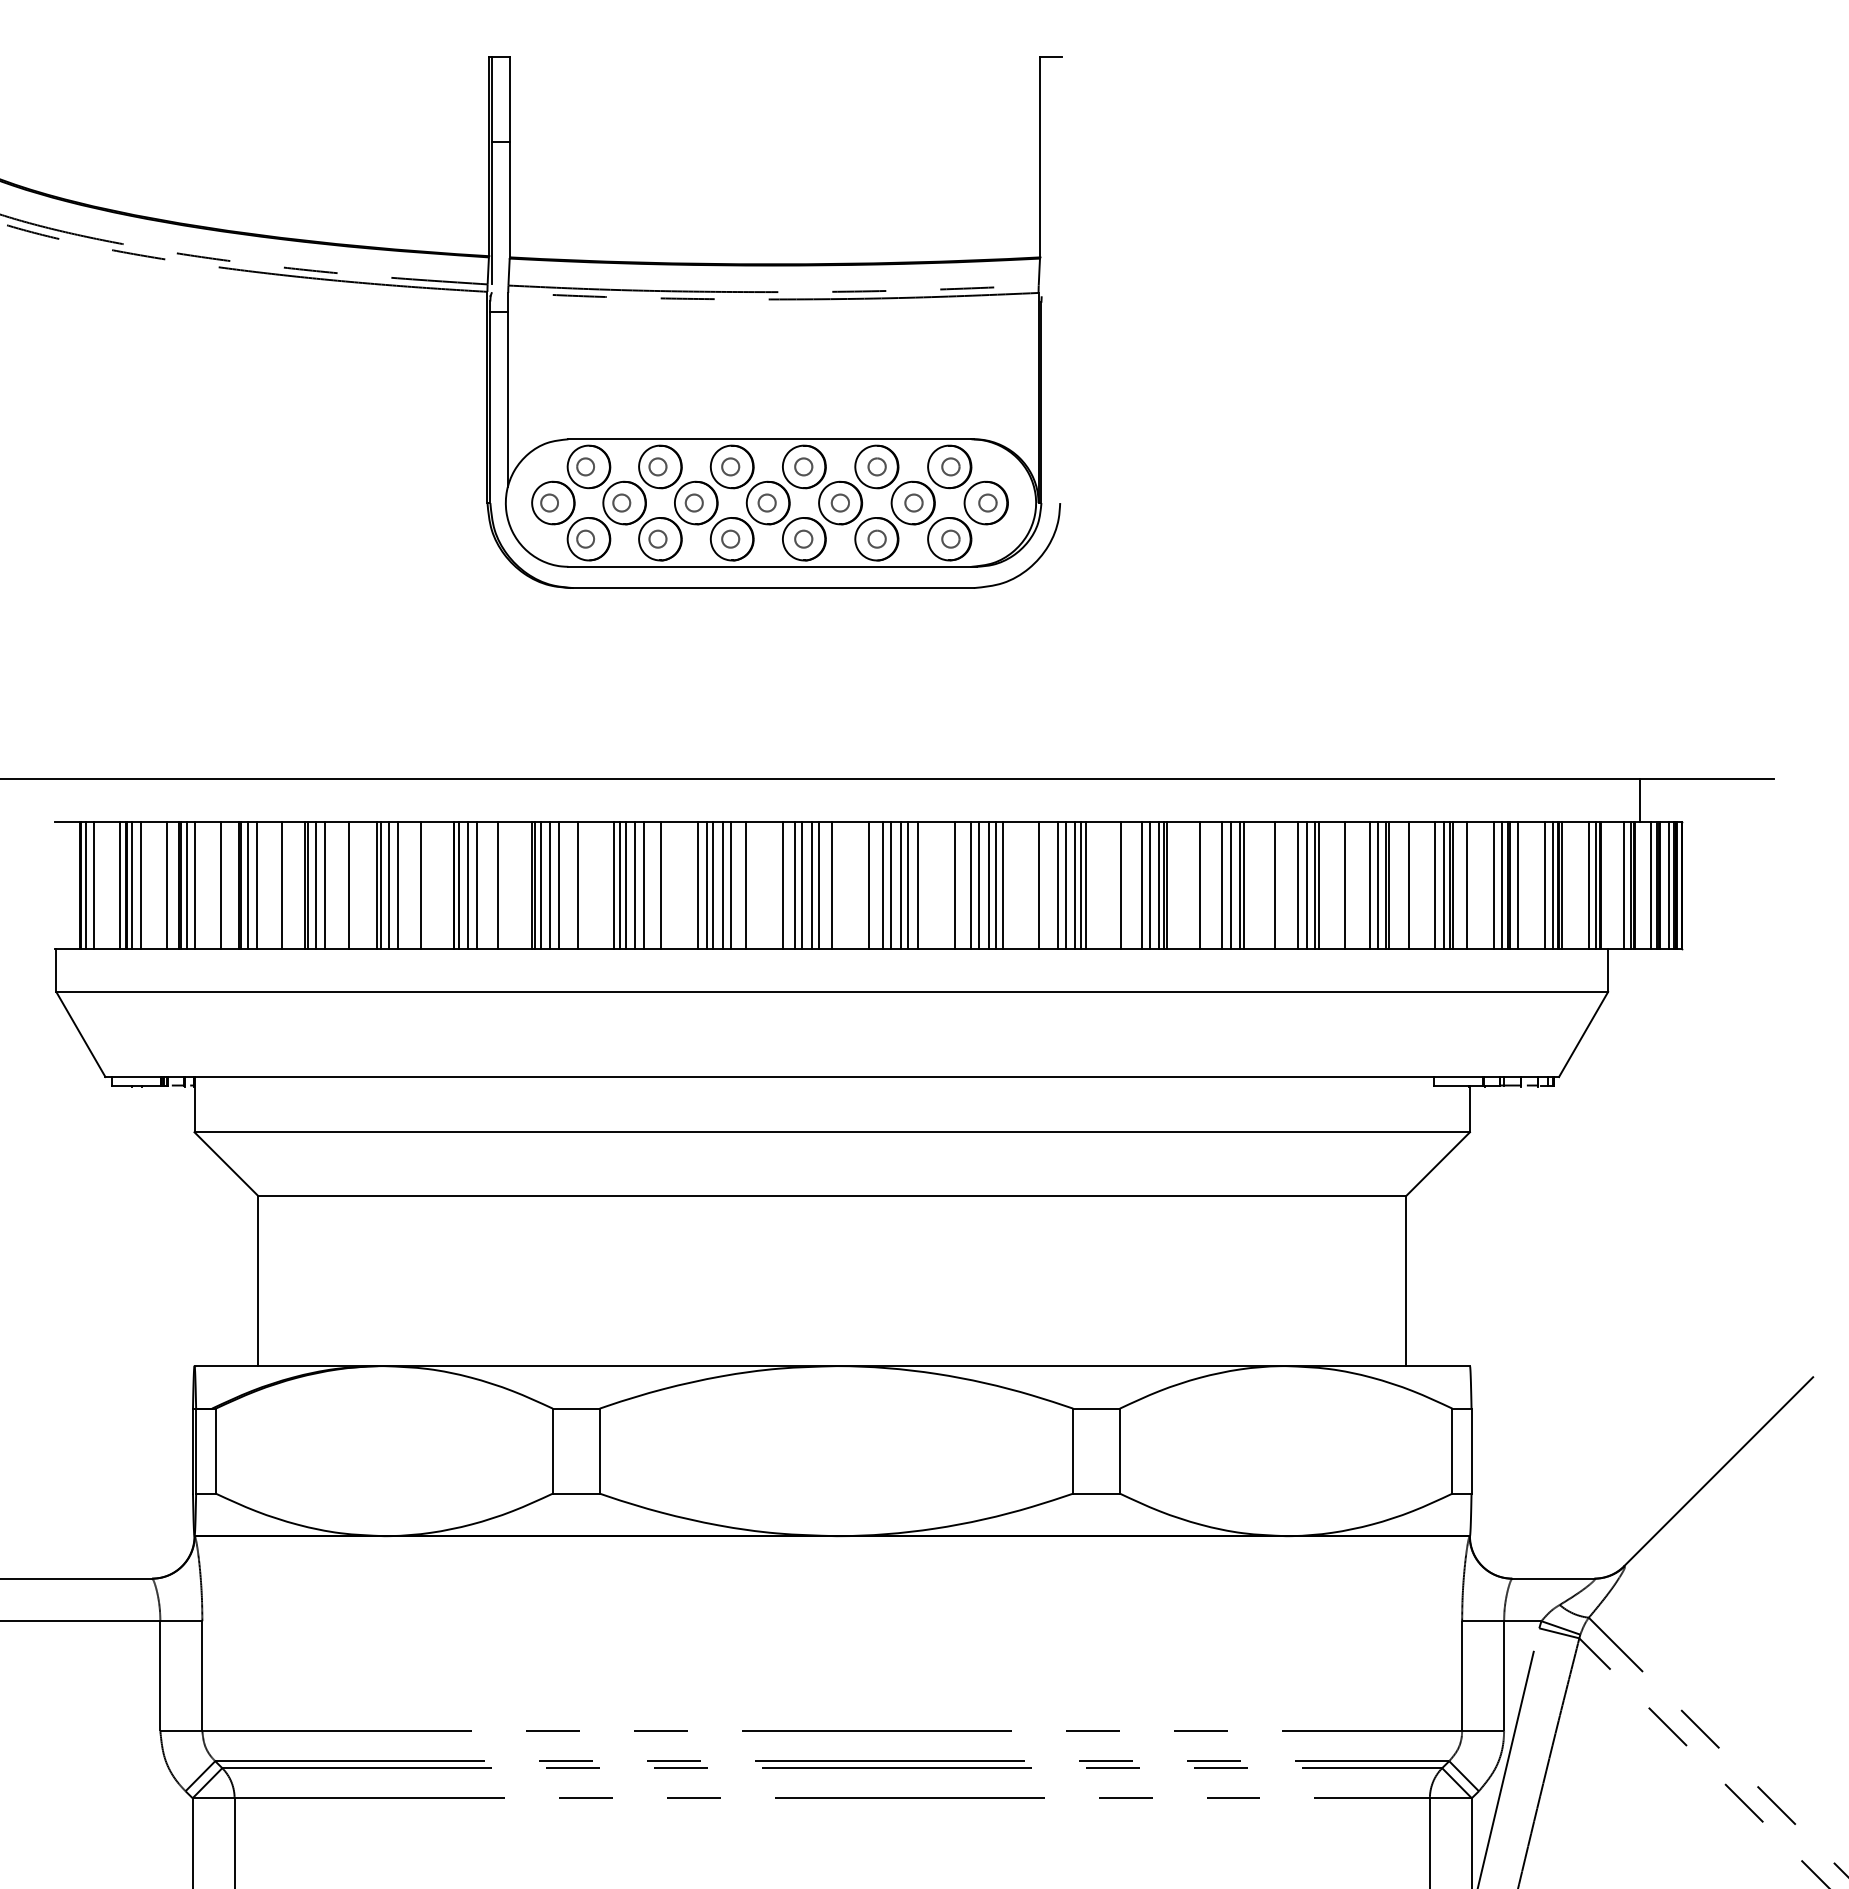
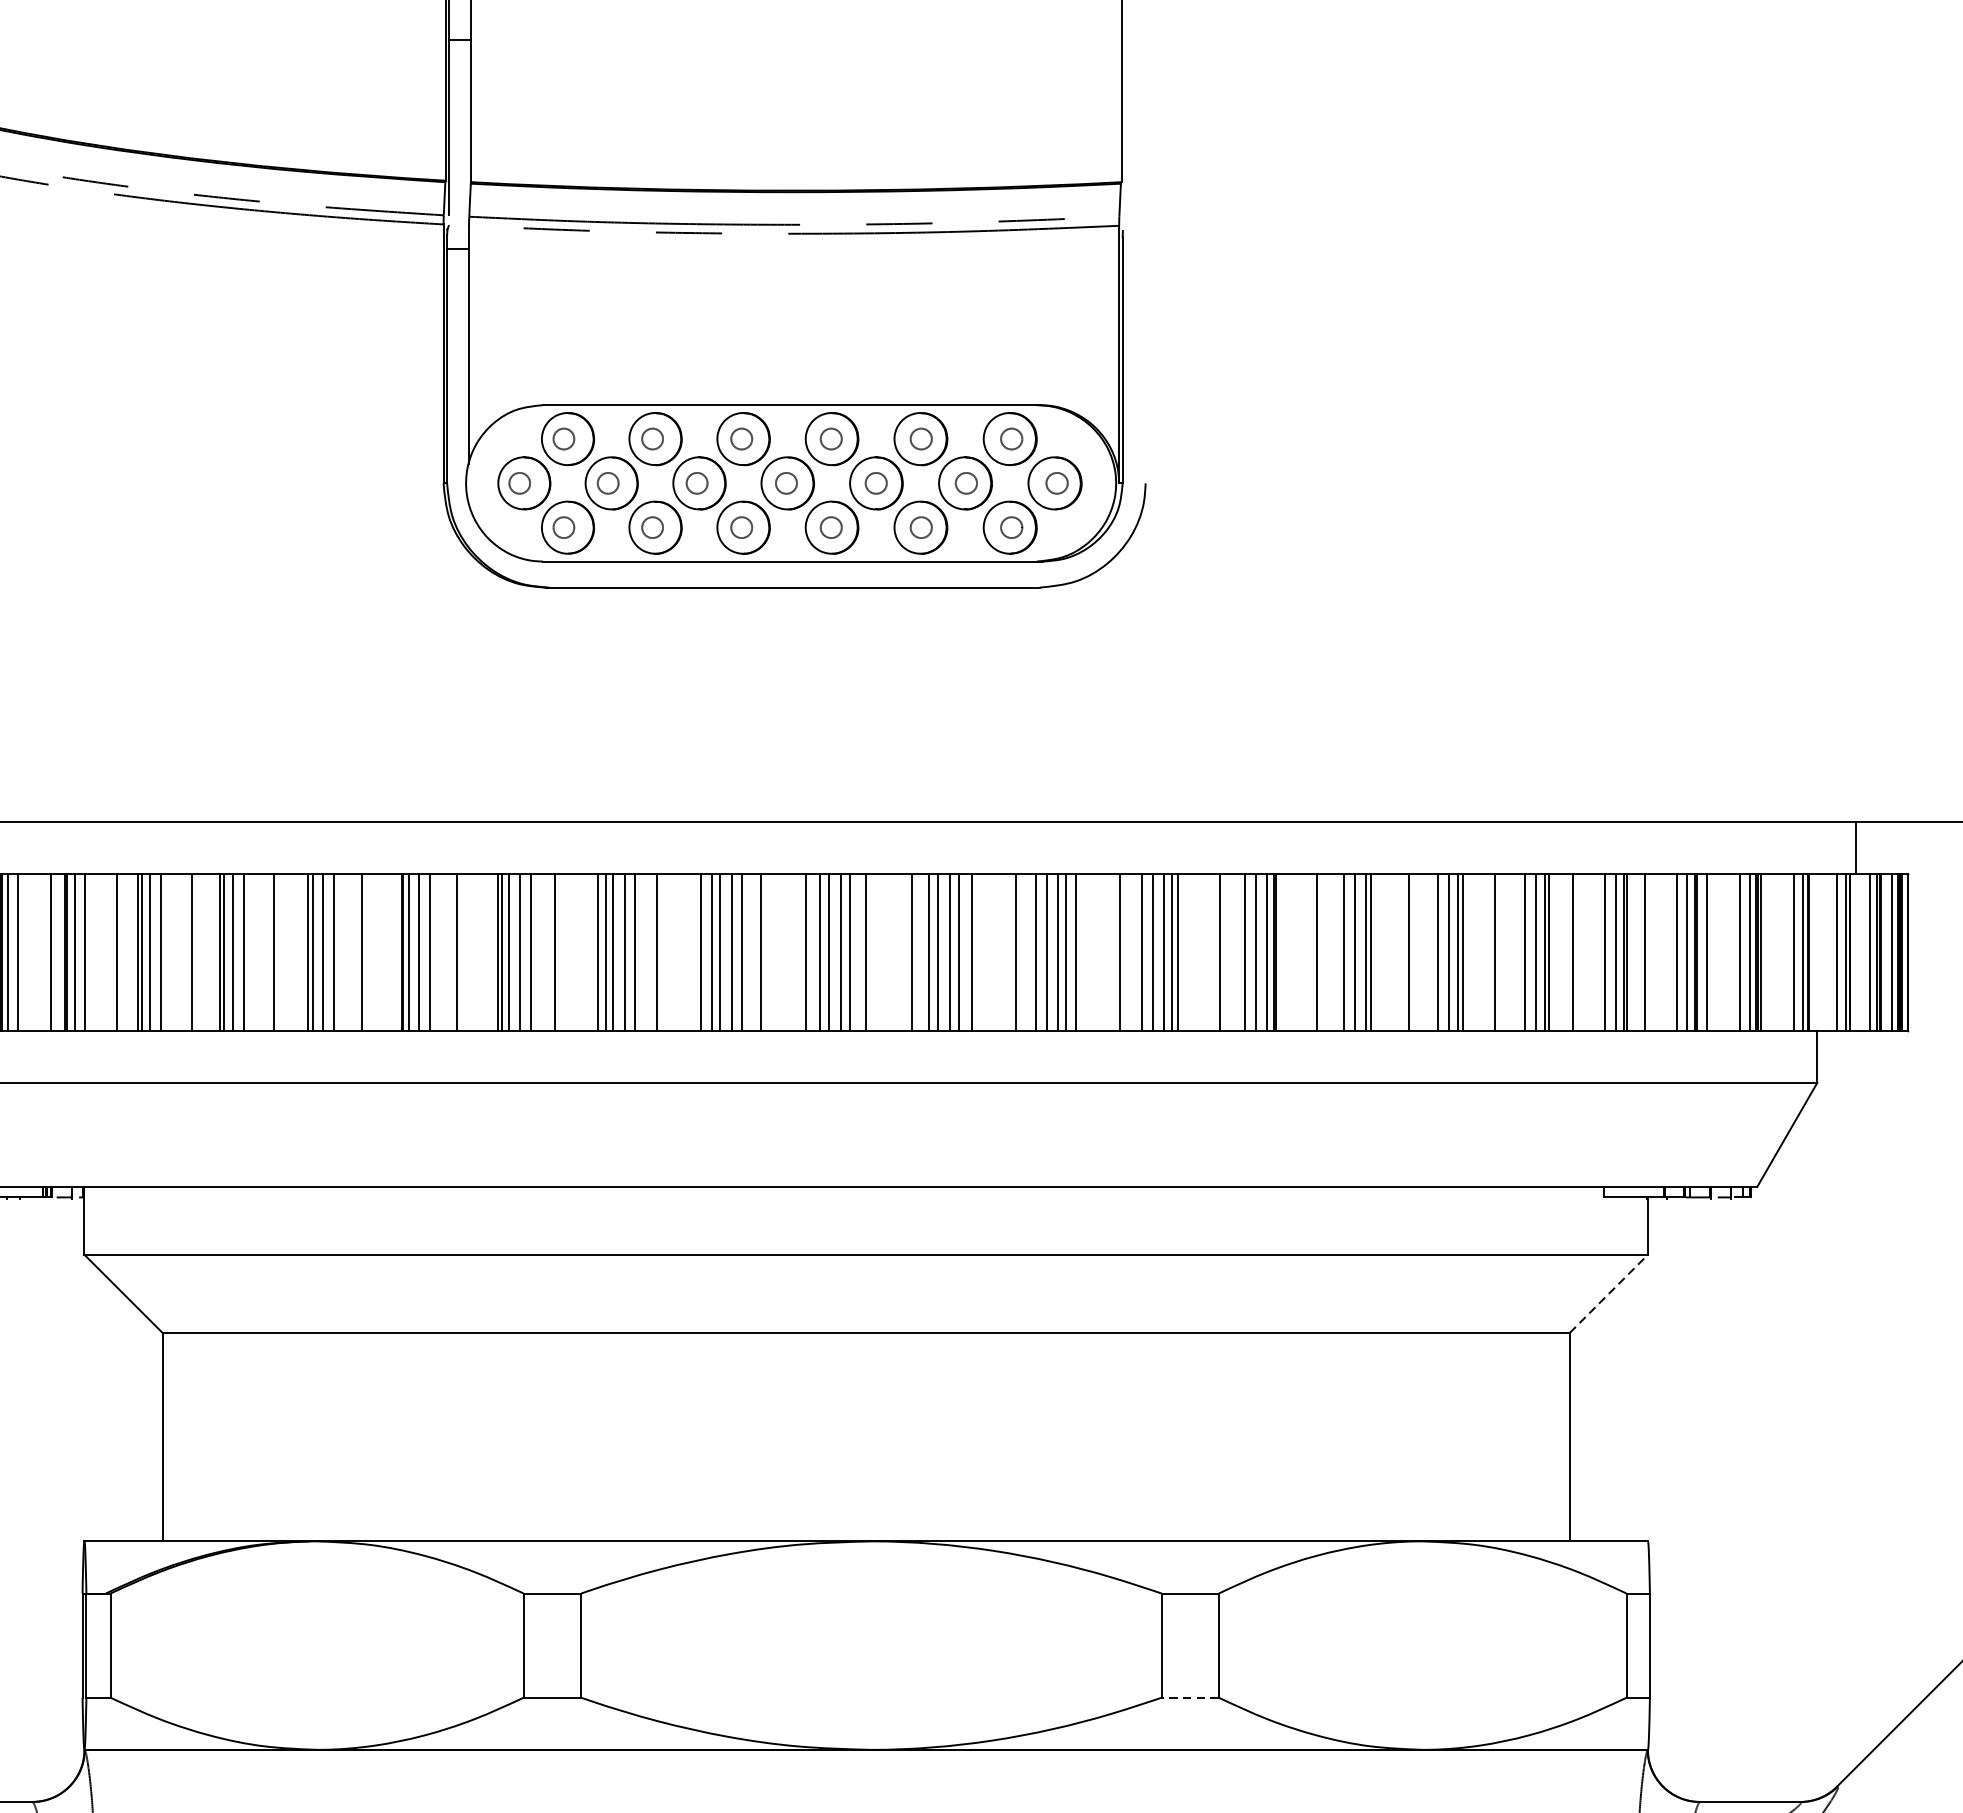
line: (1438, 1163) -> (1609, 1293), solid -> dashed
line: (1096, 1493) -> (1190, 1697), solid -> dashed

